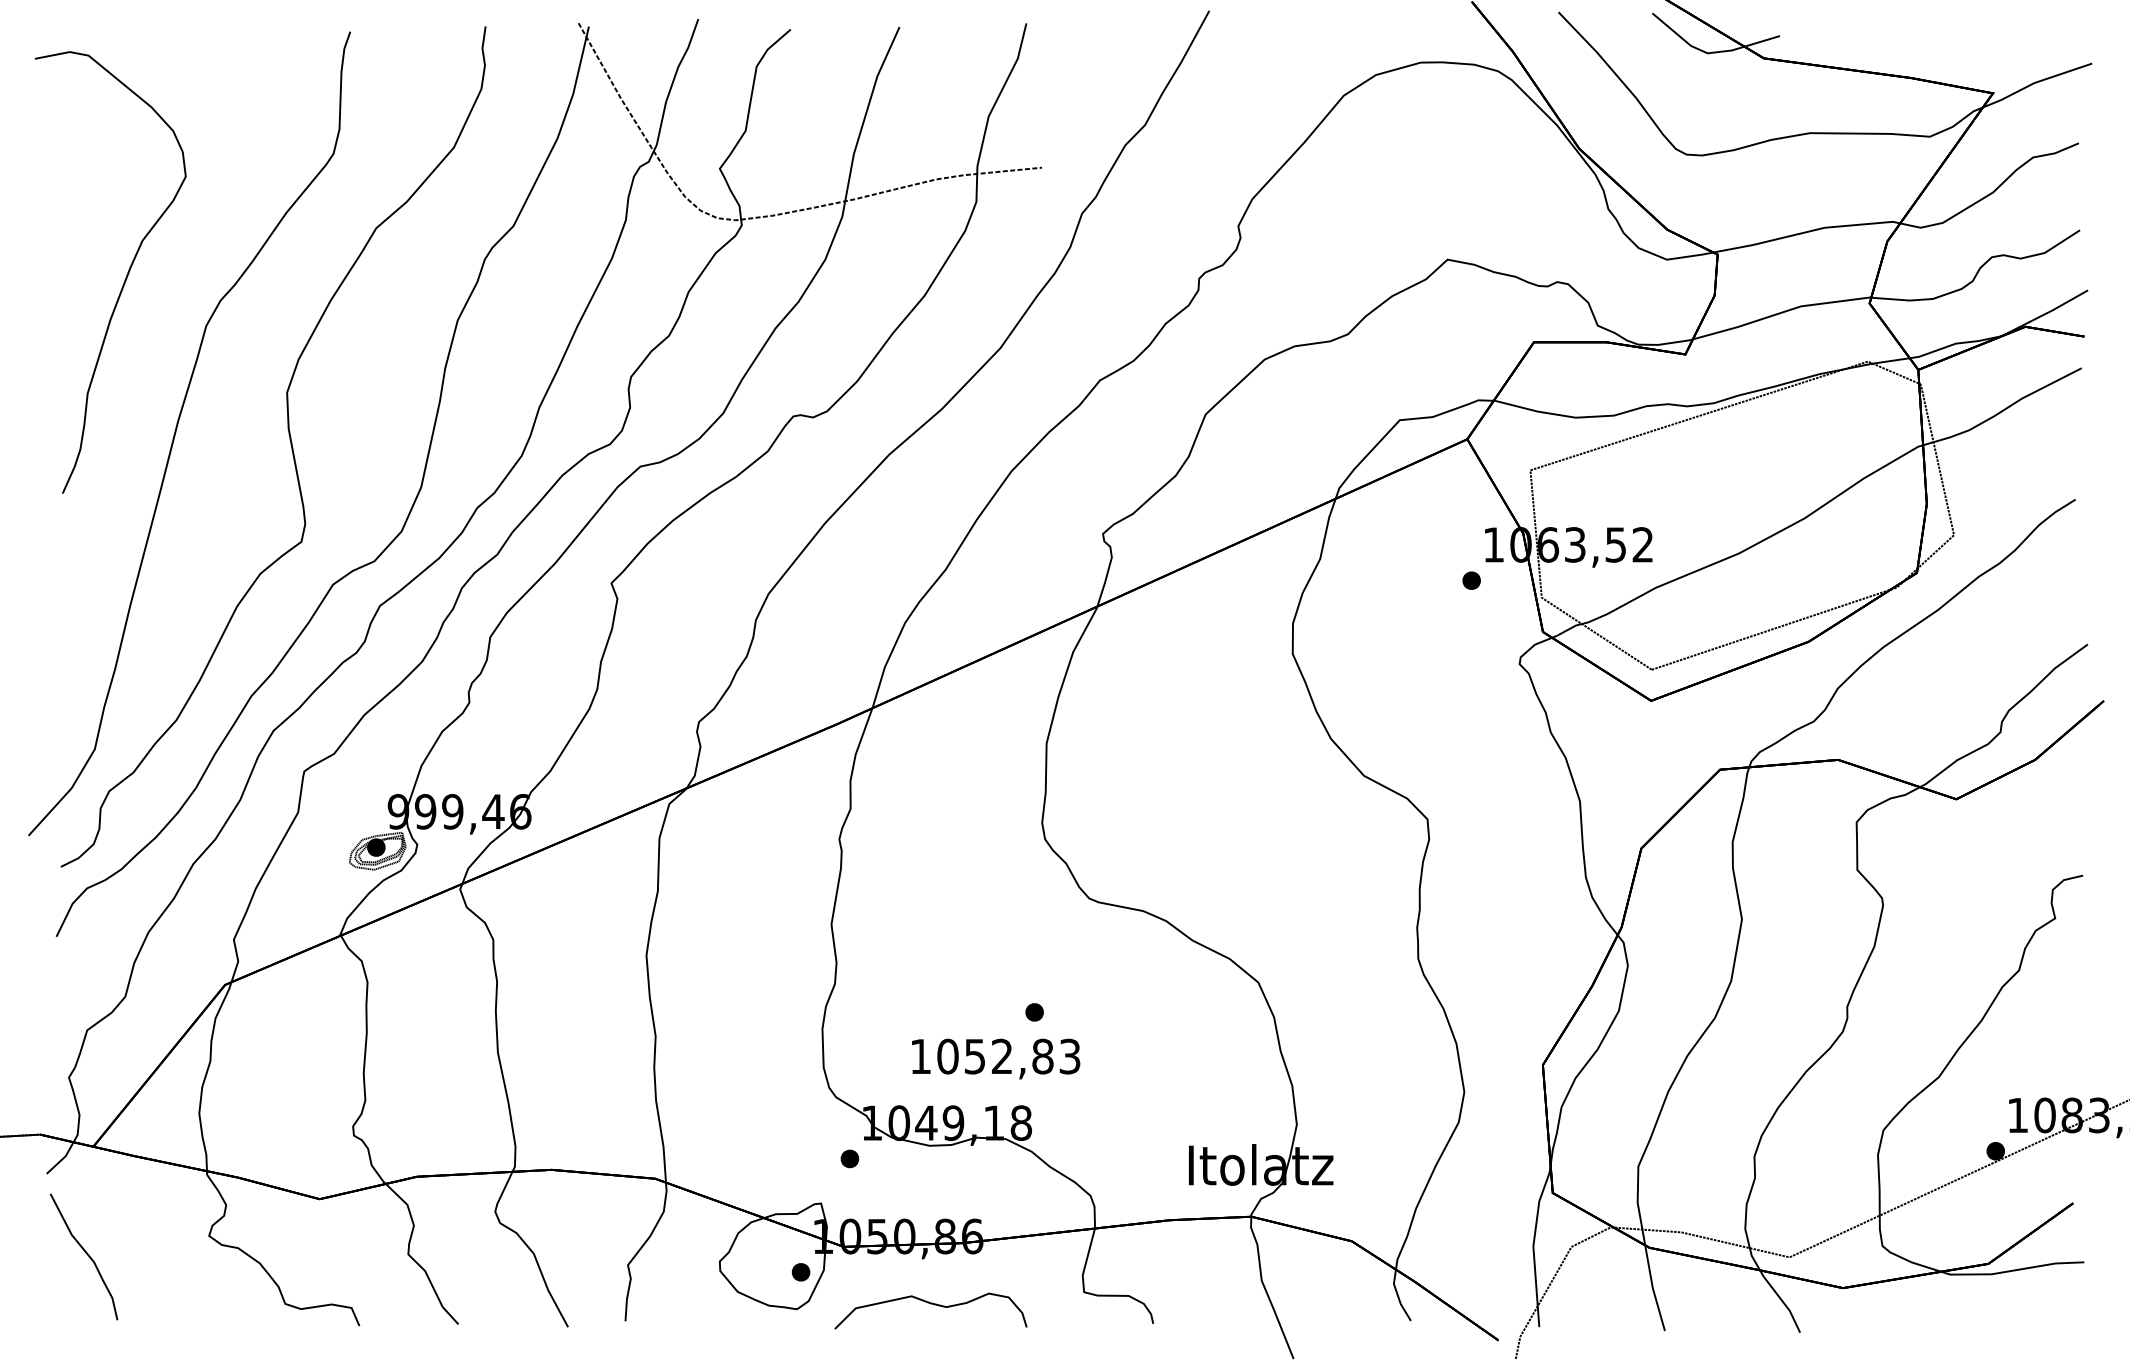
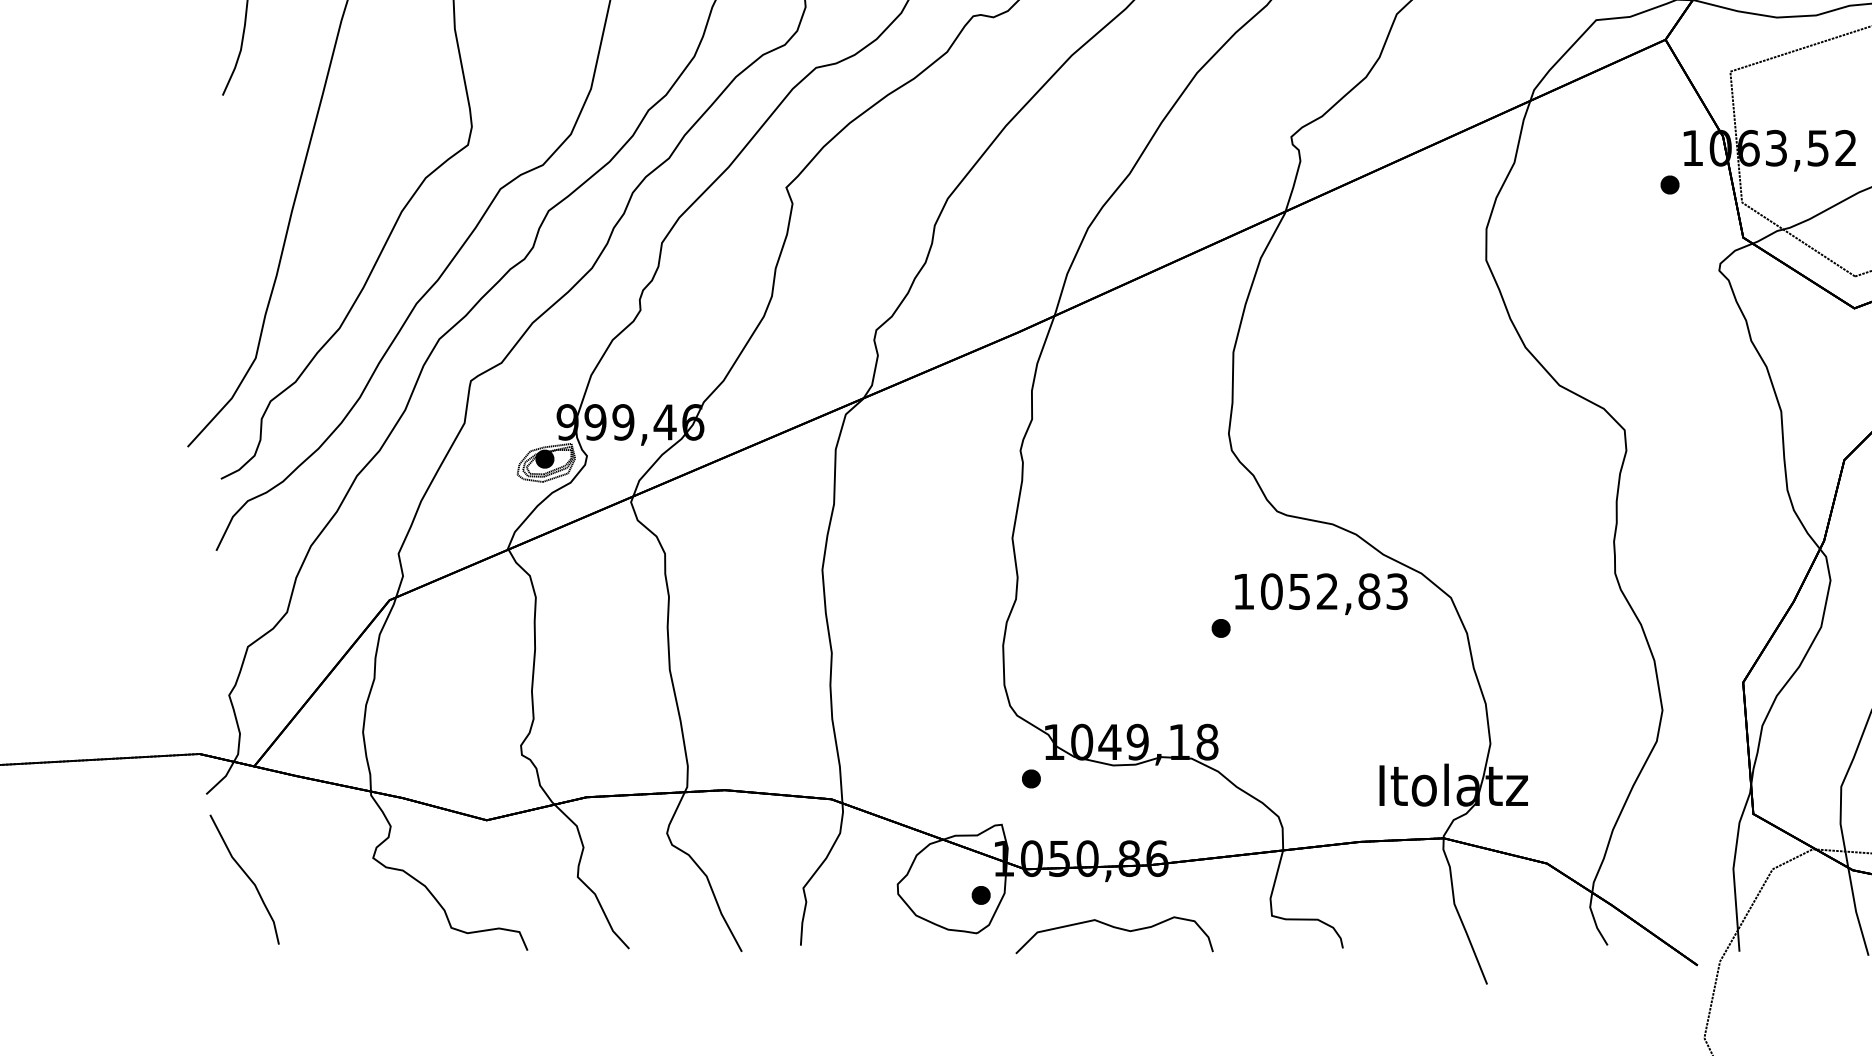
text: (996, 1058) -> (1321, 593), moved

